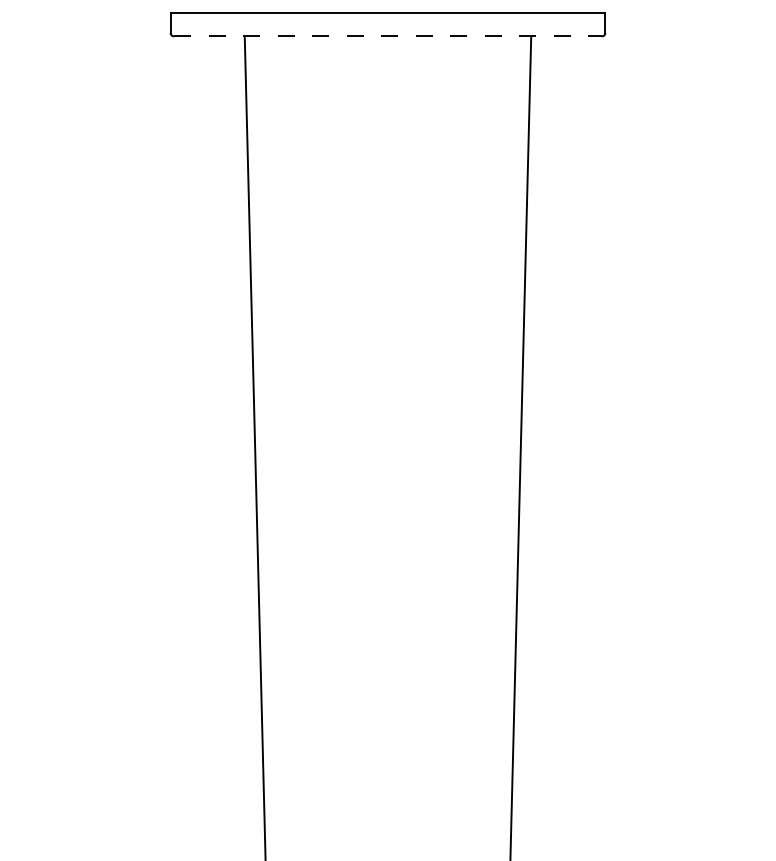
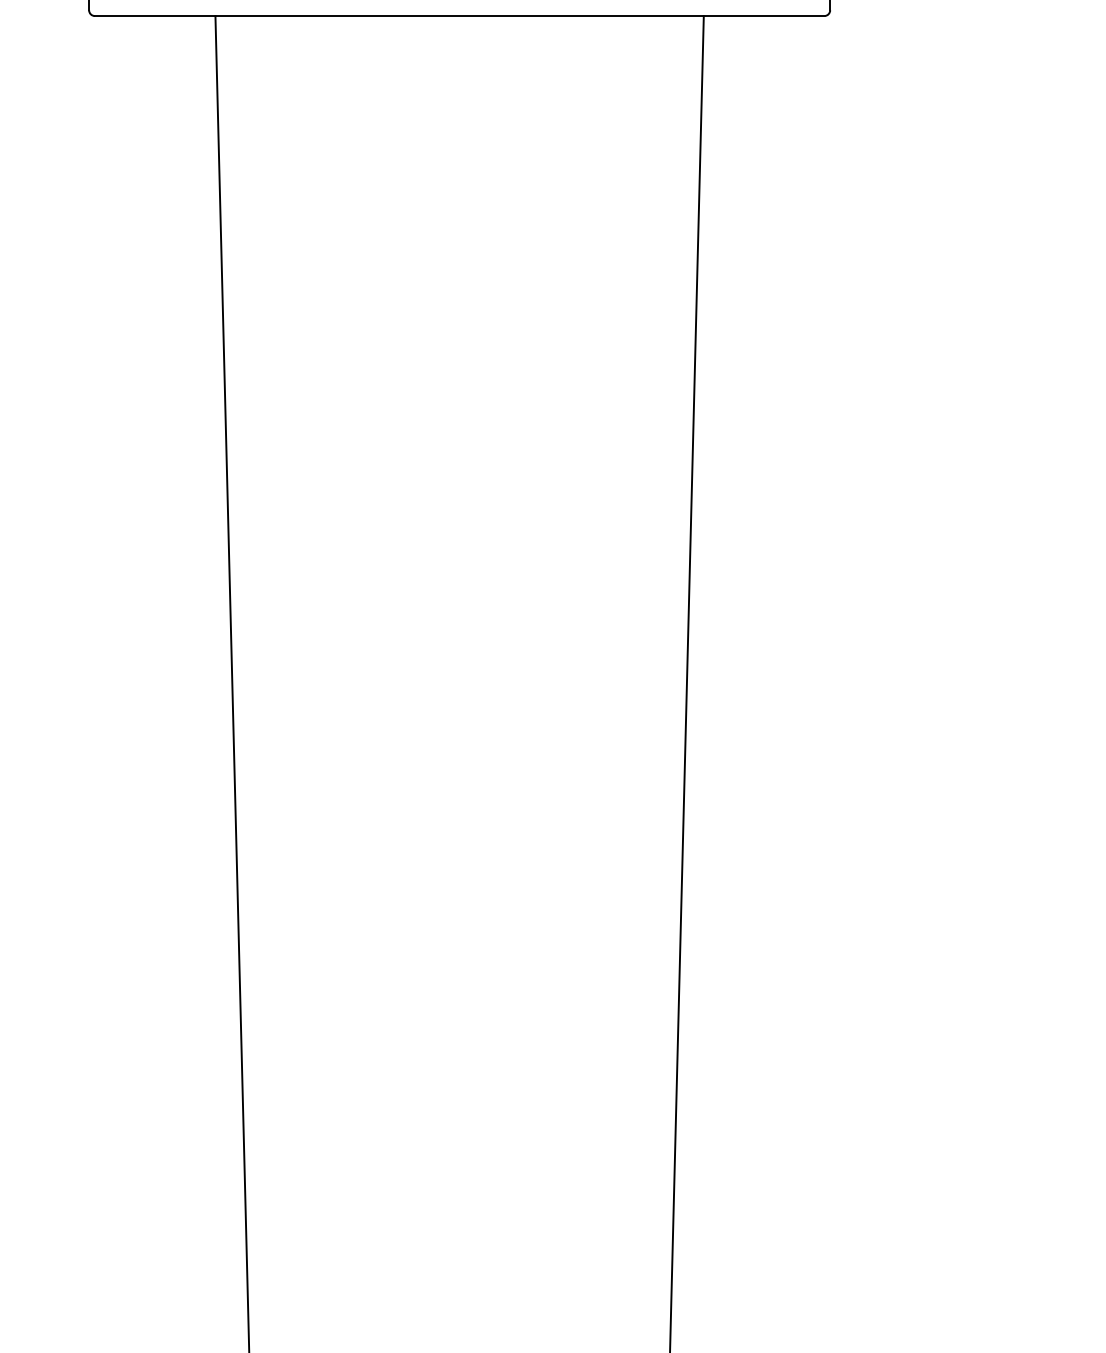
line: (388, 36) -> (460, 16), dashed -> solid

